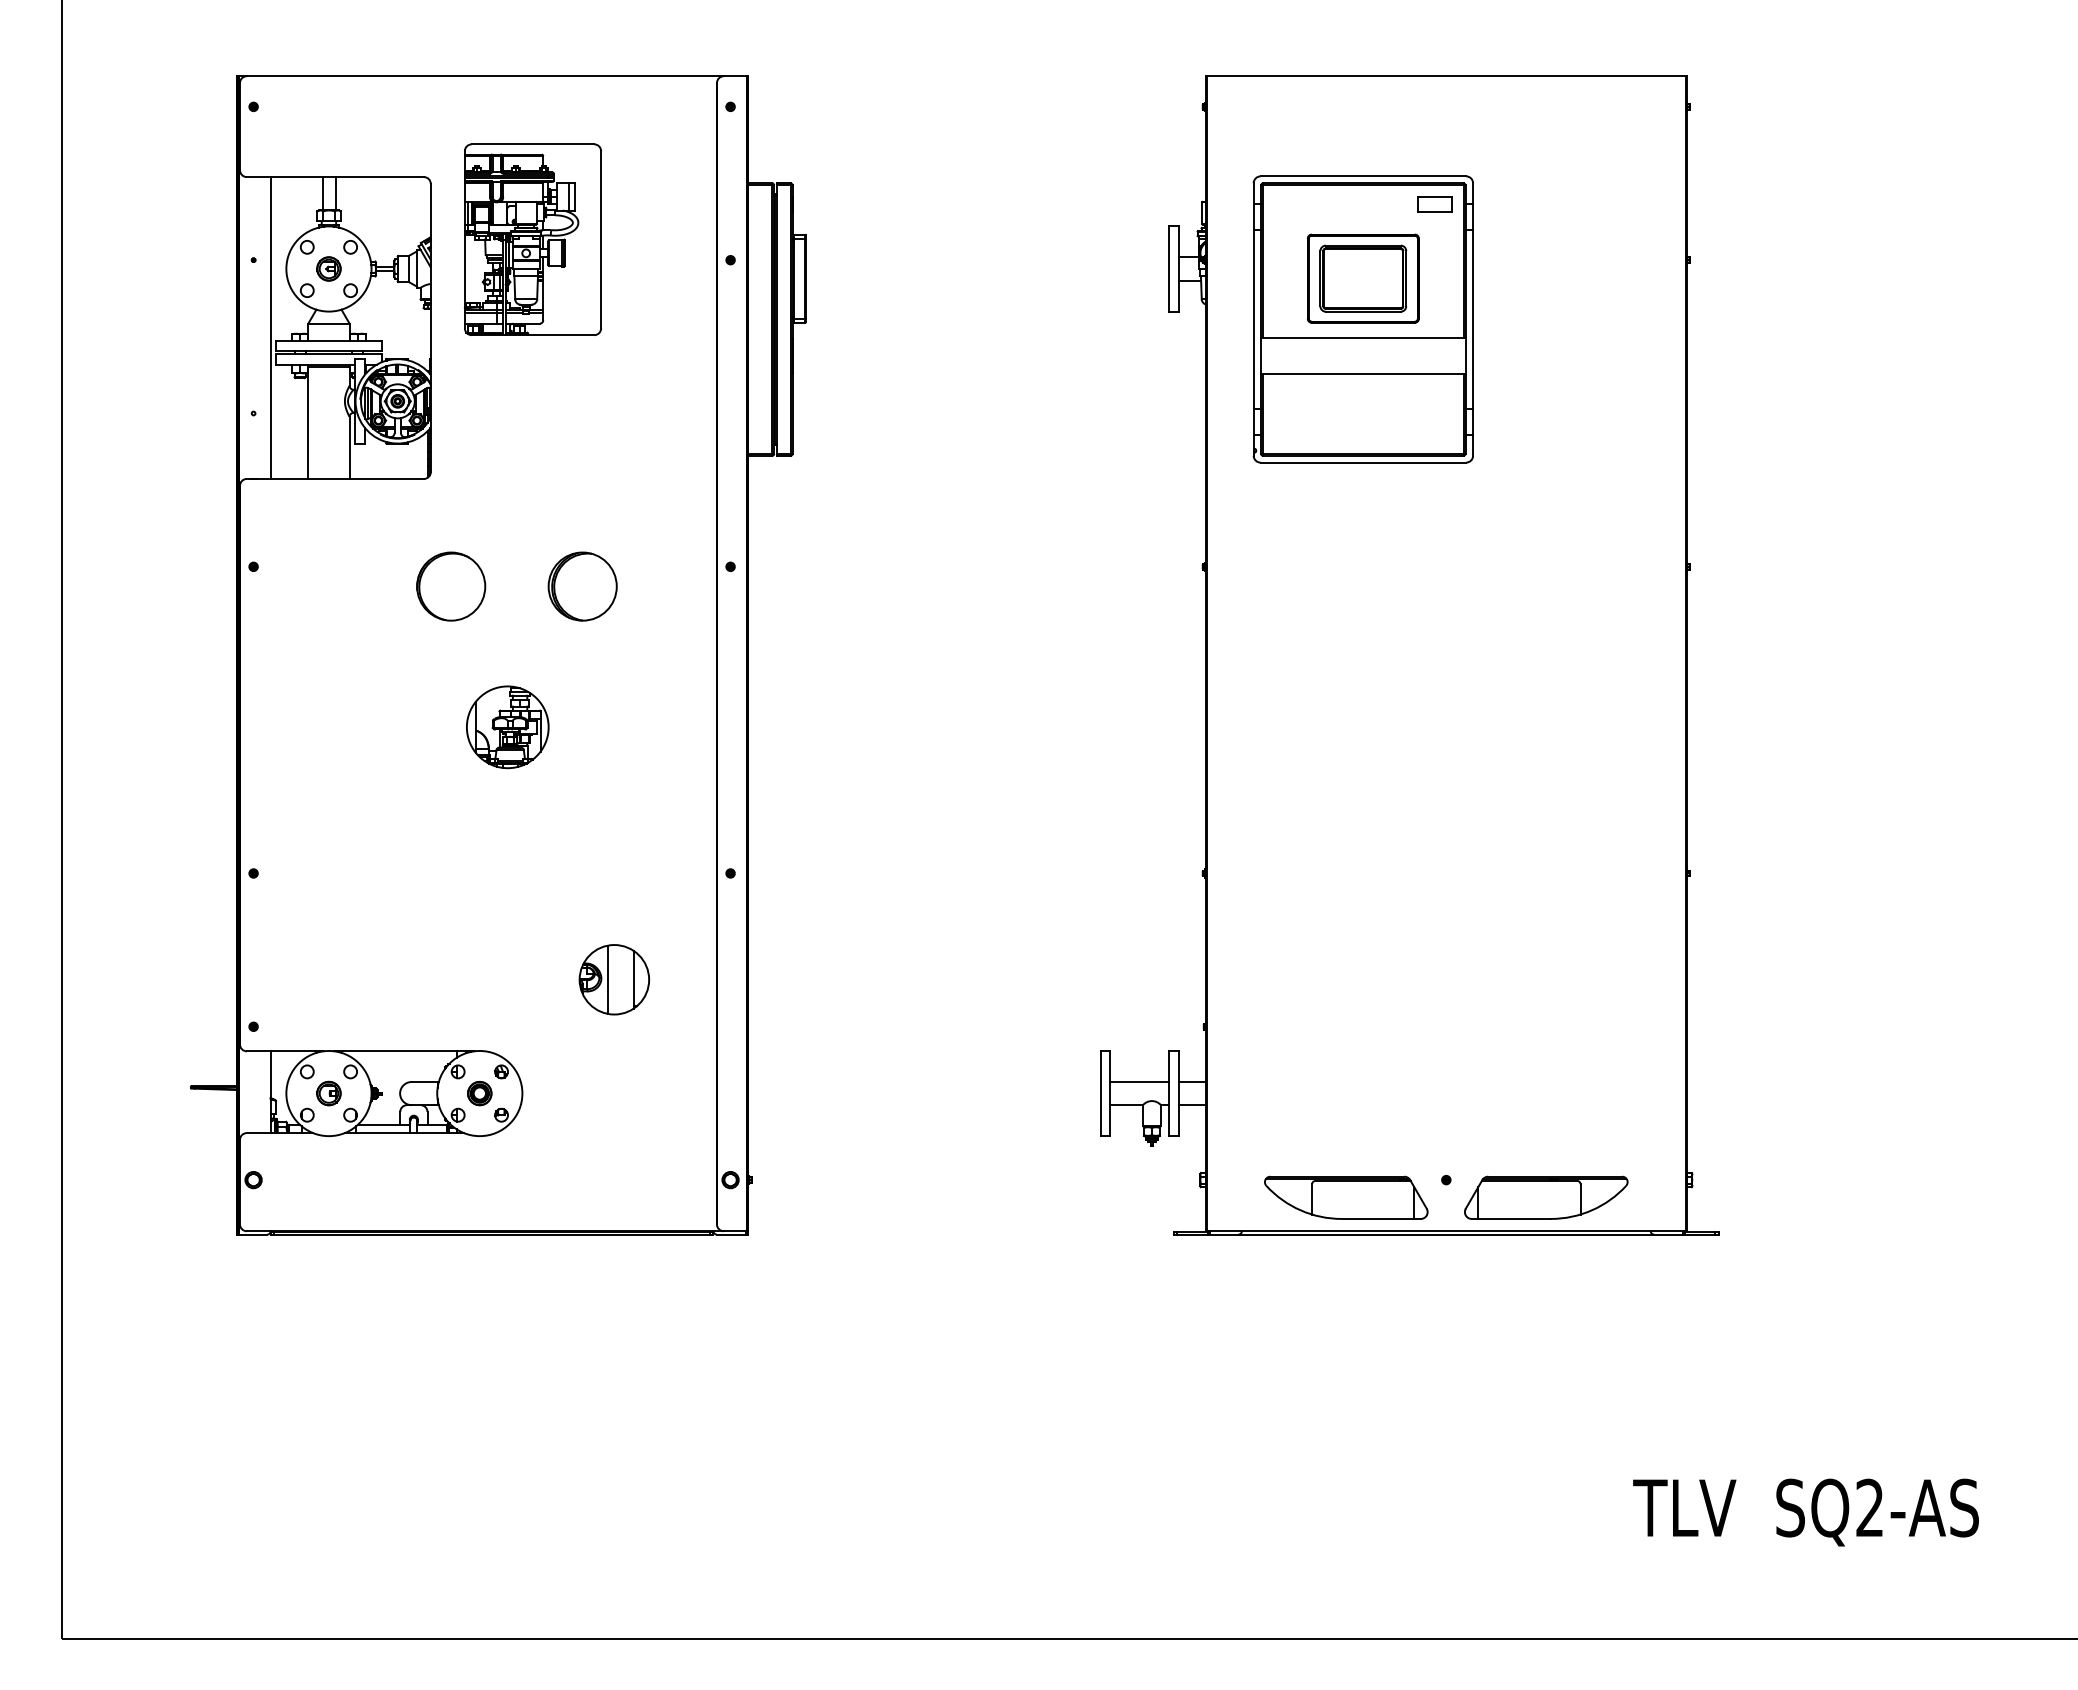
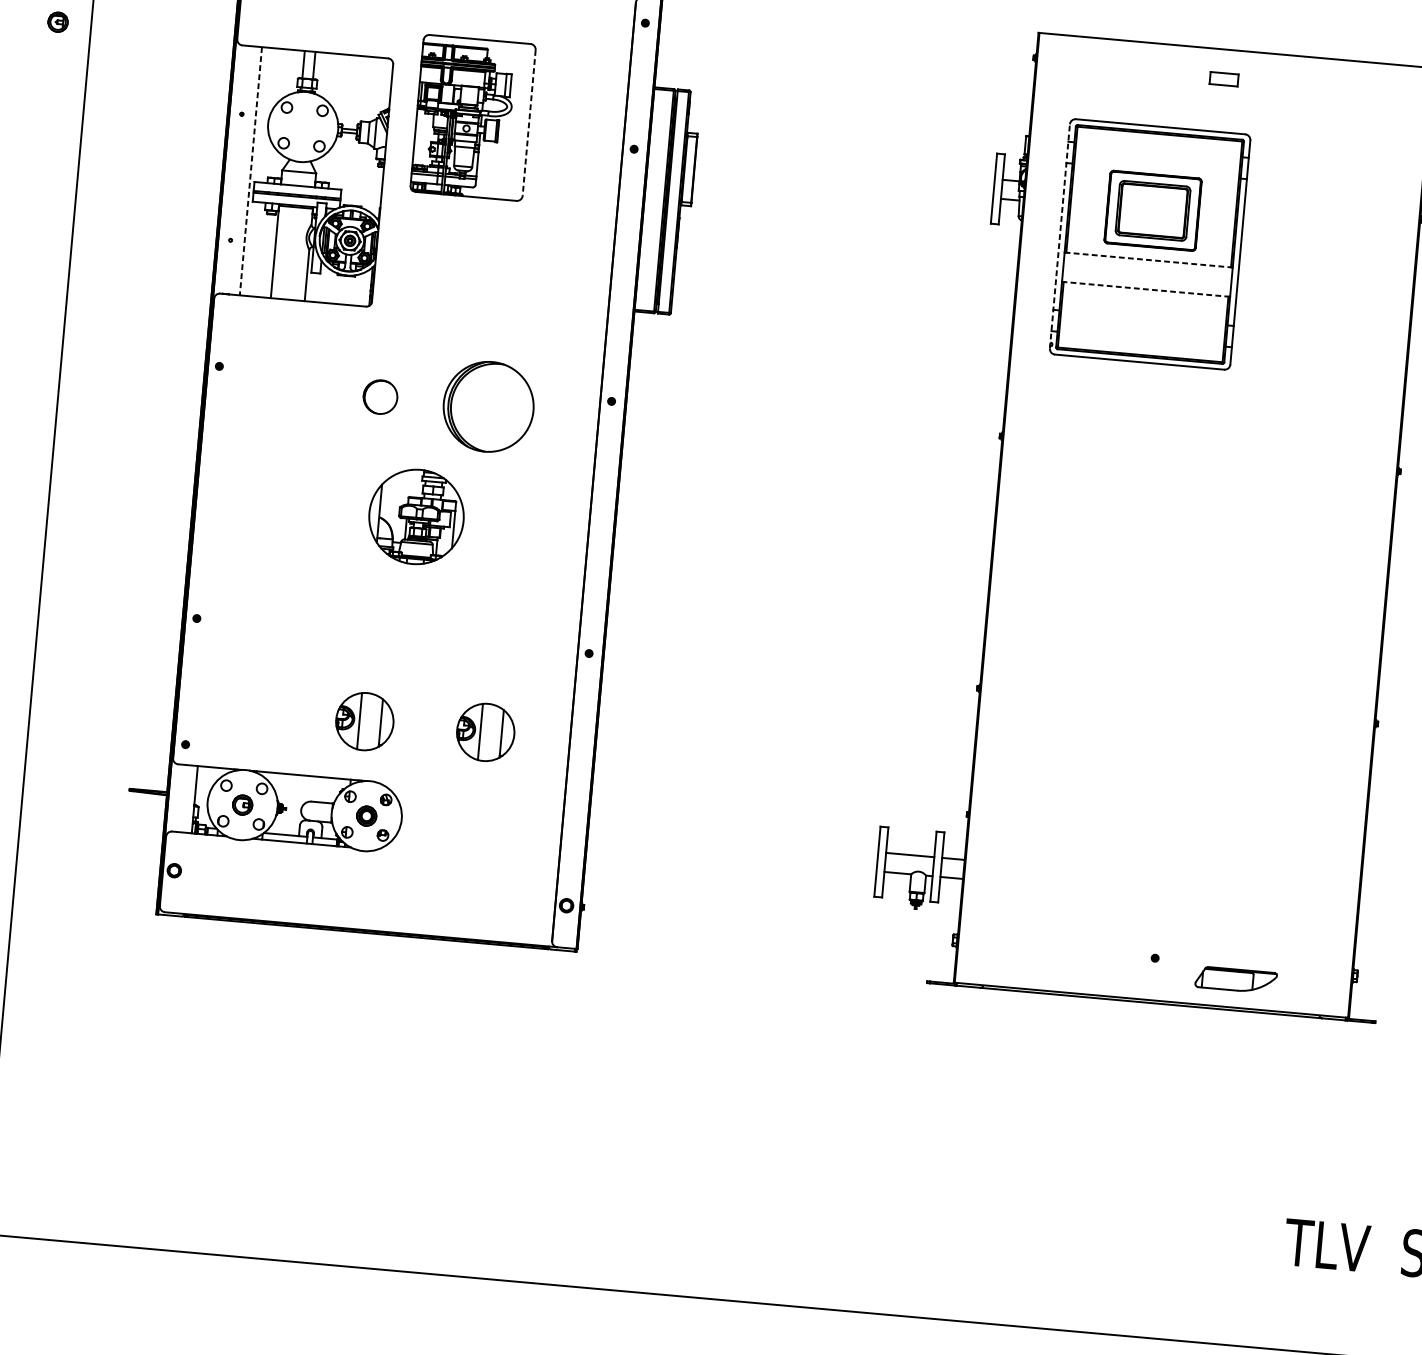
part: (1434, 204) -> (1223, 79), moved
line: (601, 239) -> (529, 122), solid -> dashed
part: (328, 268) -> (57, 21), moved
line: (1253, 319) -> (1059, 236), solid -> dashed
line: (270, 328) -> (250, 171), solid -> dashed
line: (1363, 338) -> (1148, 260), solid -> dashed
line: (1362, 374) -> (1145, 289), solid -> dashed
part: (451, 586) -> (380, 397), size x0.6
part: (582, 586) -> (488, 406), size x1.6
part: (507, 727) -> (416, 517), size x1.4
part: (466, 979) -> (364, 721), added
part: (1346, 1197) -> (1071, 965), removed
part: (1546, 1197) -> (1236, 979), size x0.6

